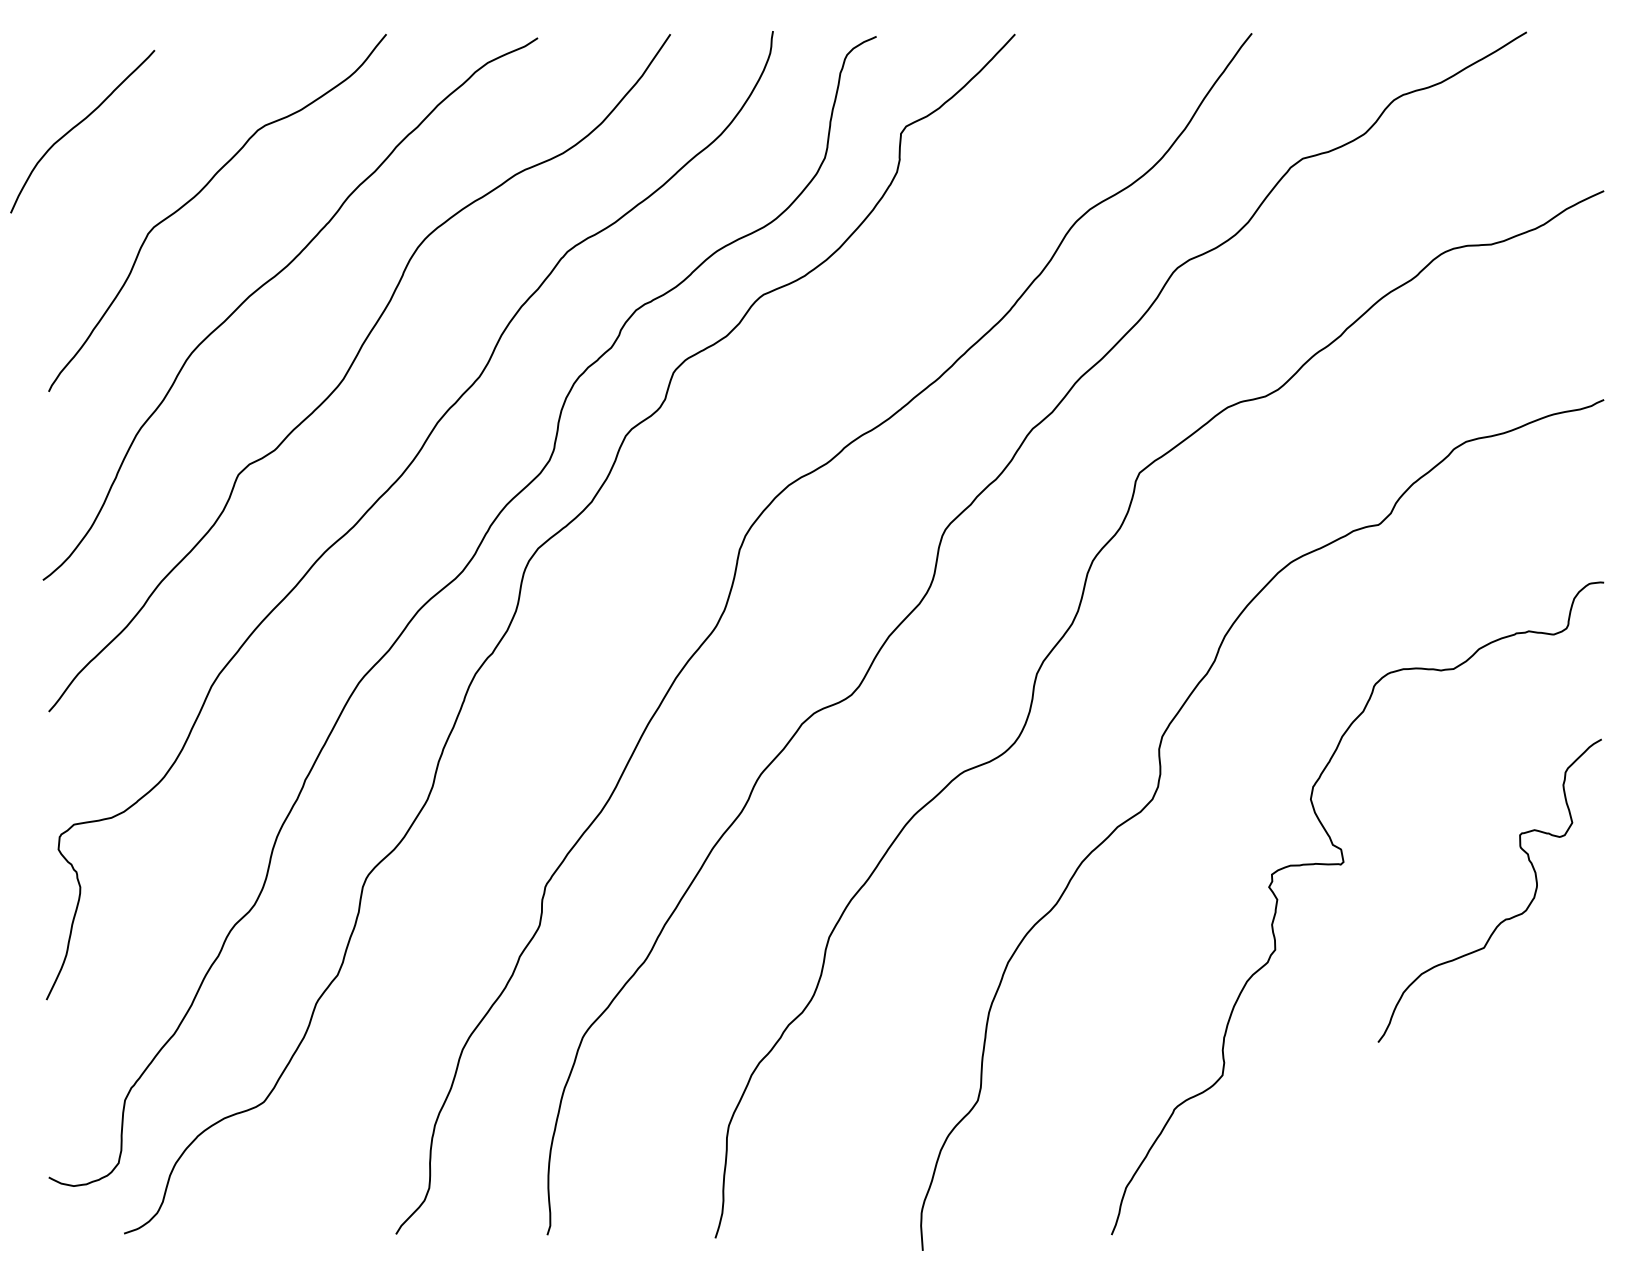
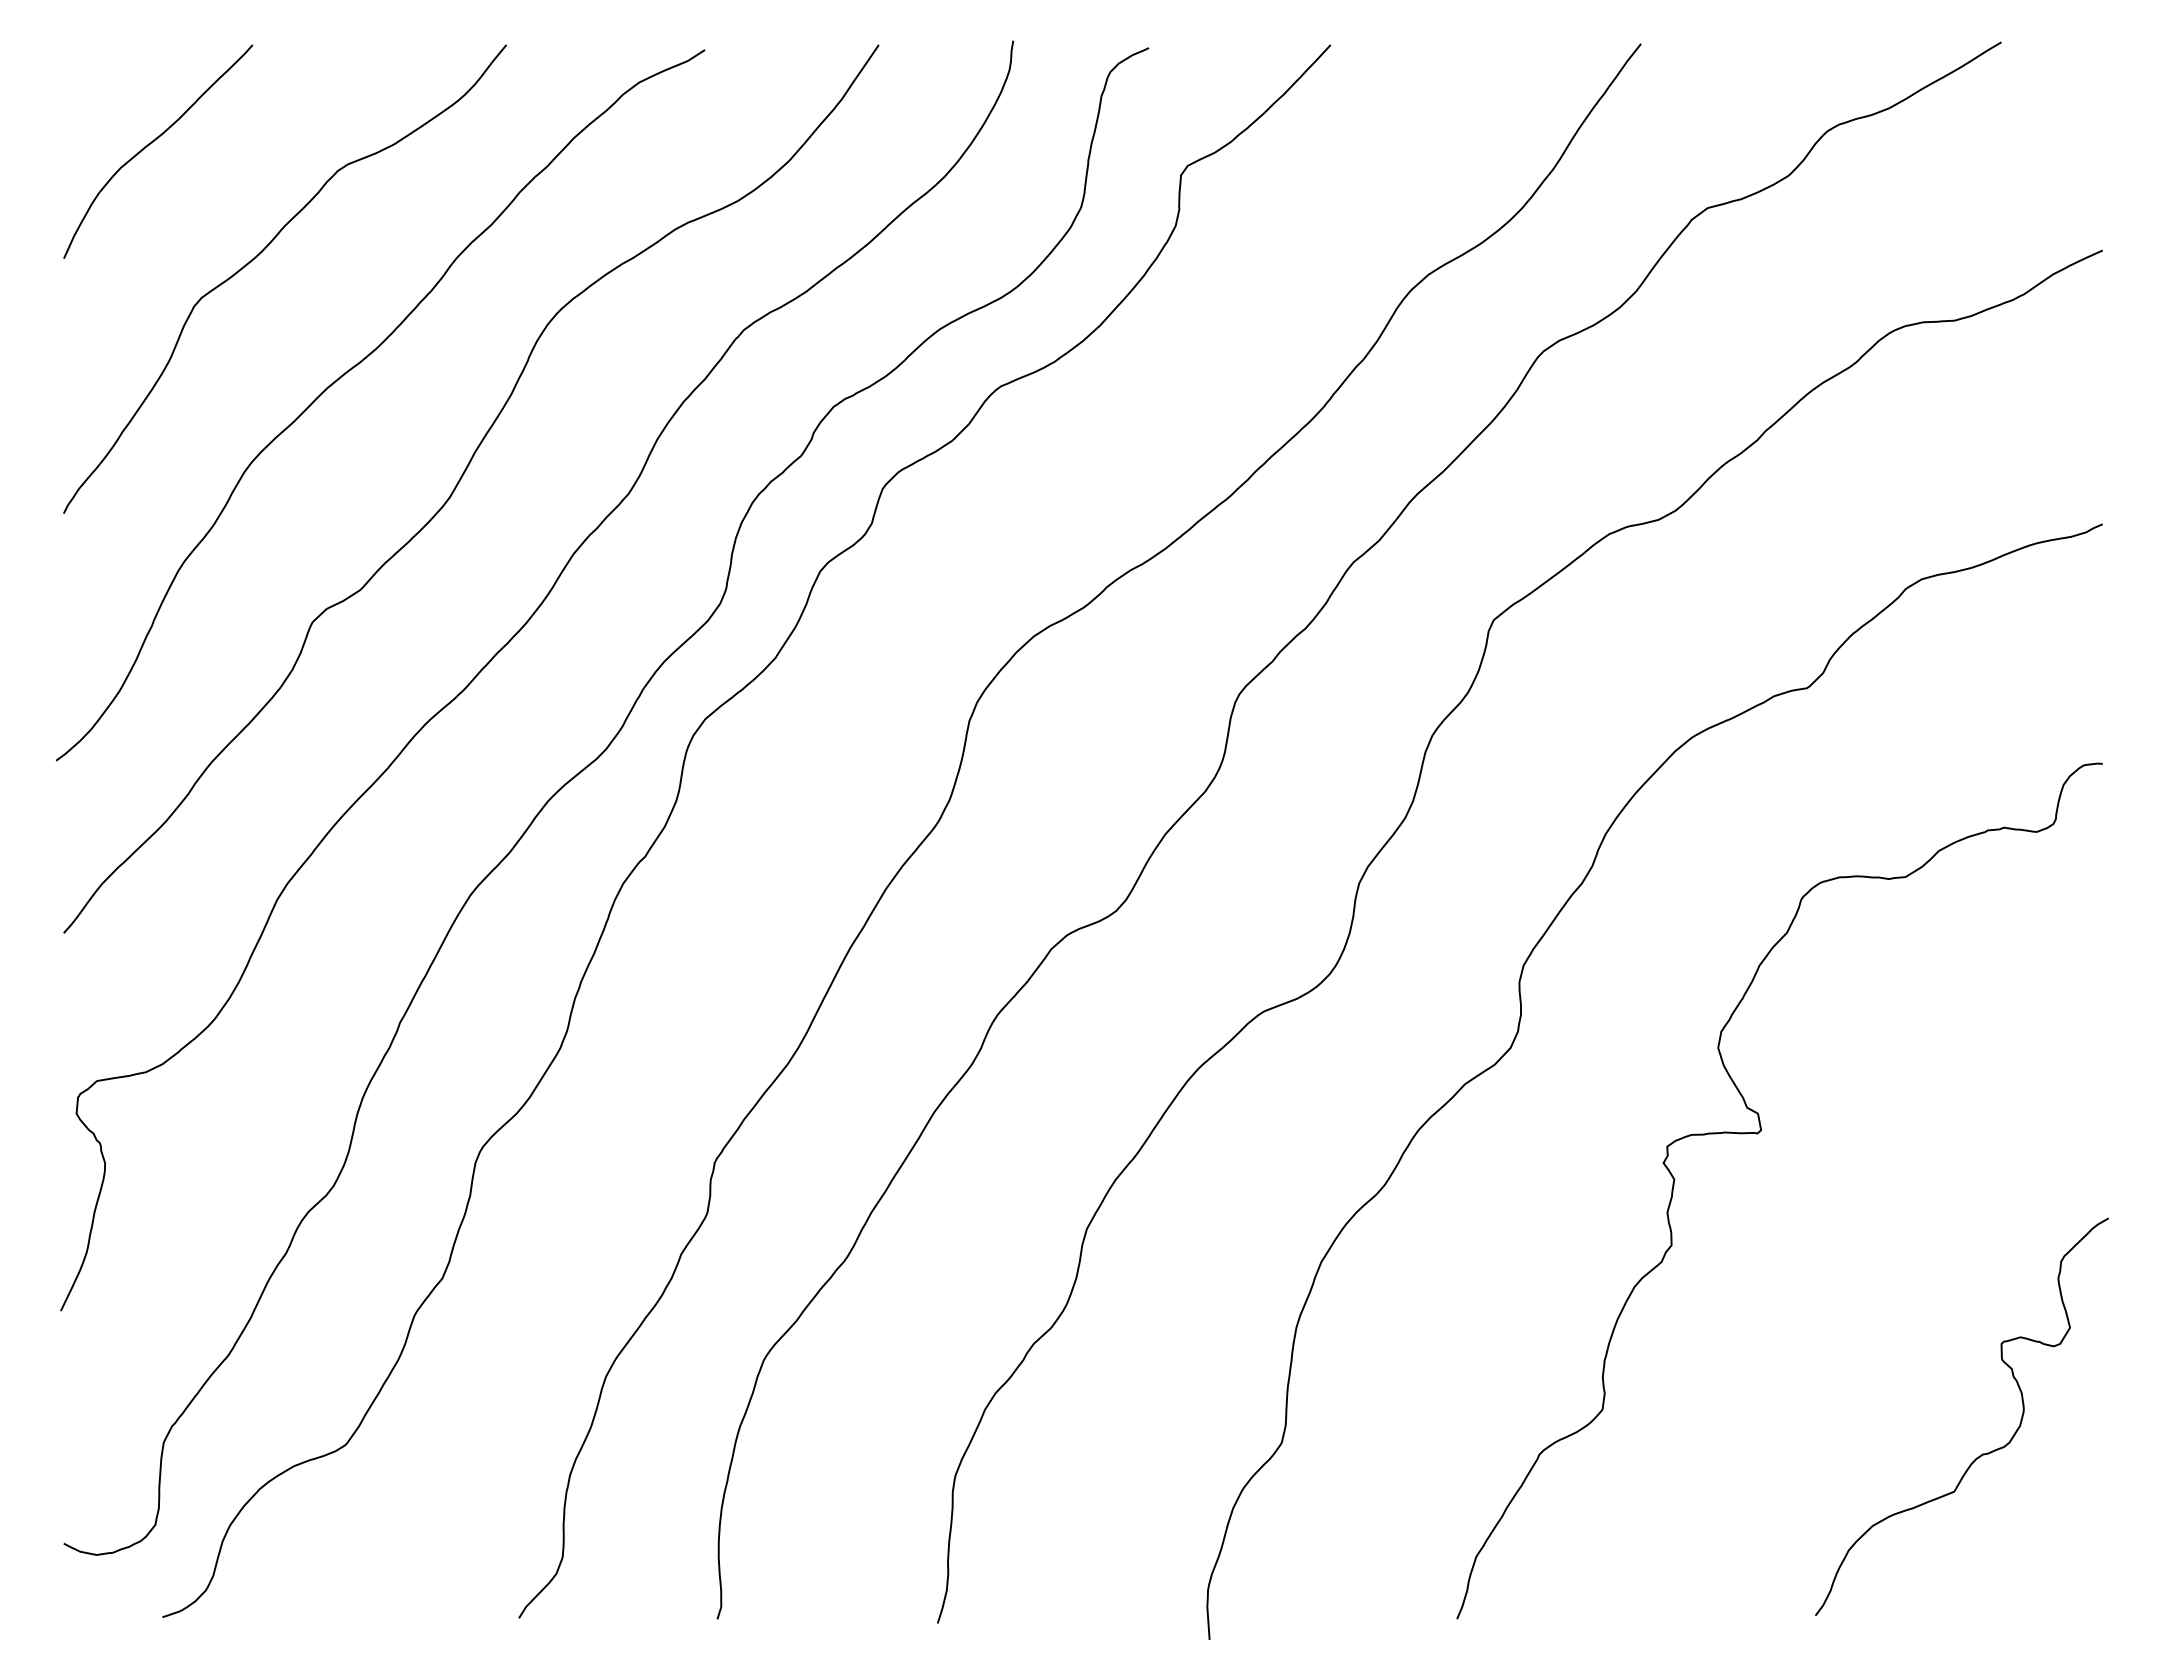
curve: (78, 125) -> (152, 143), moved
curve: (1505, 918) -> (1982, 1453), moved

